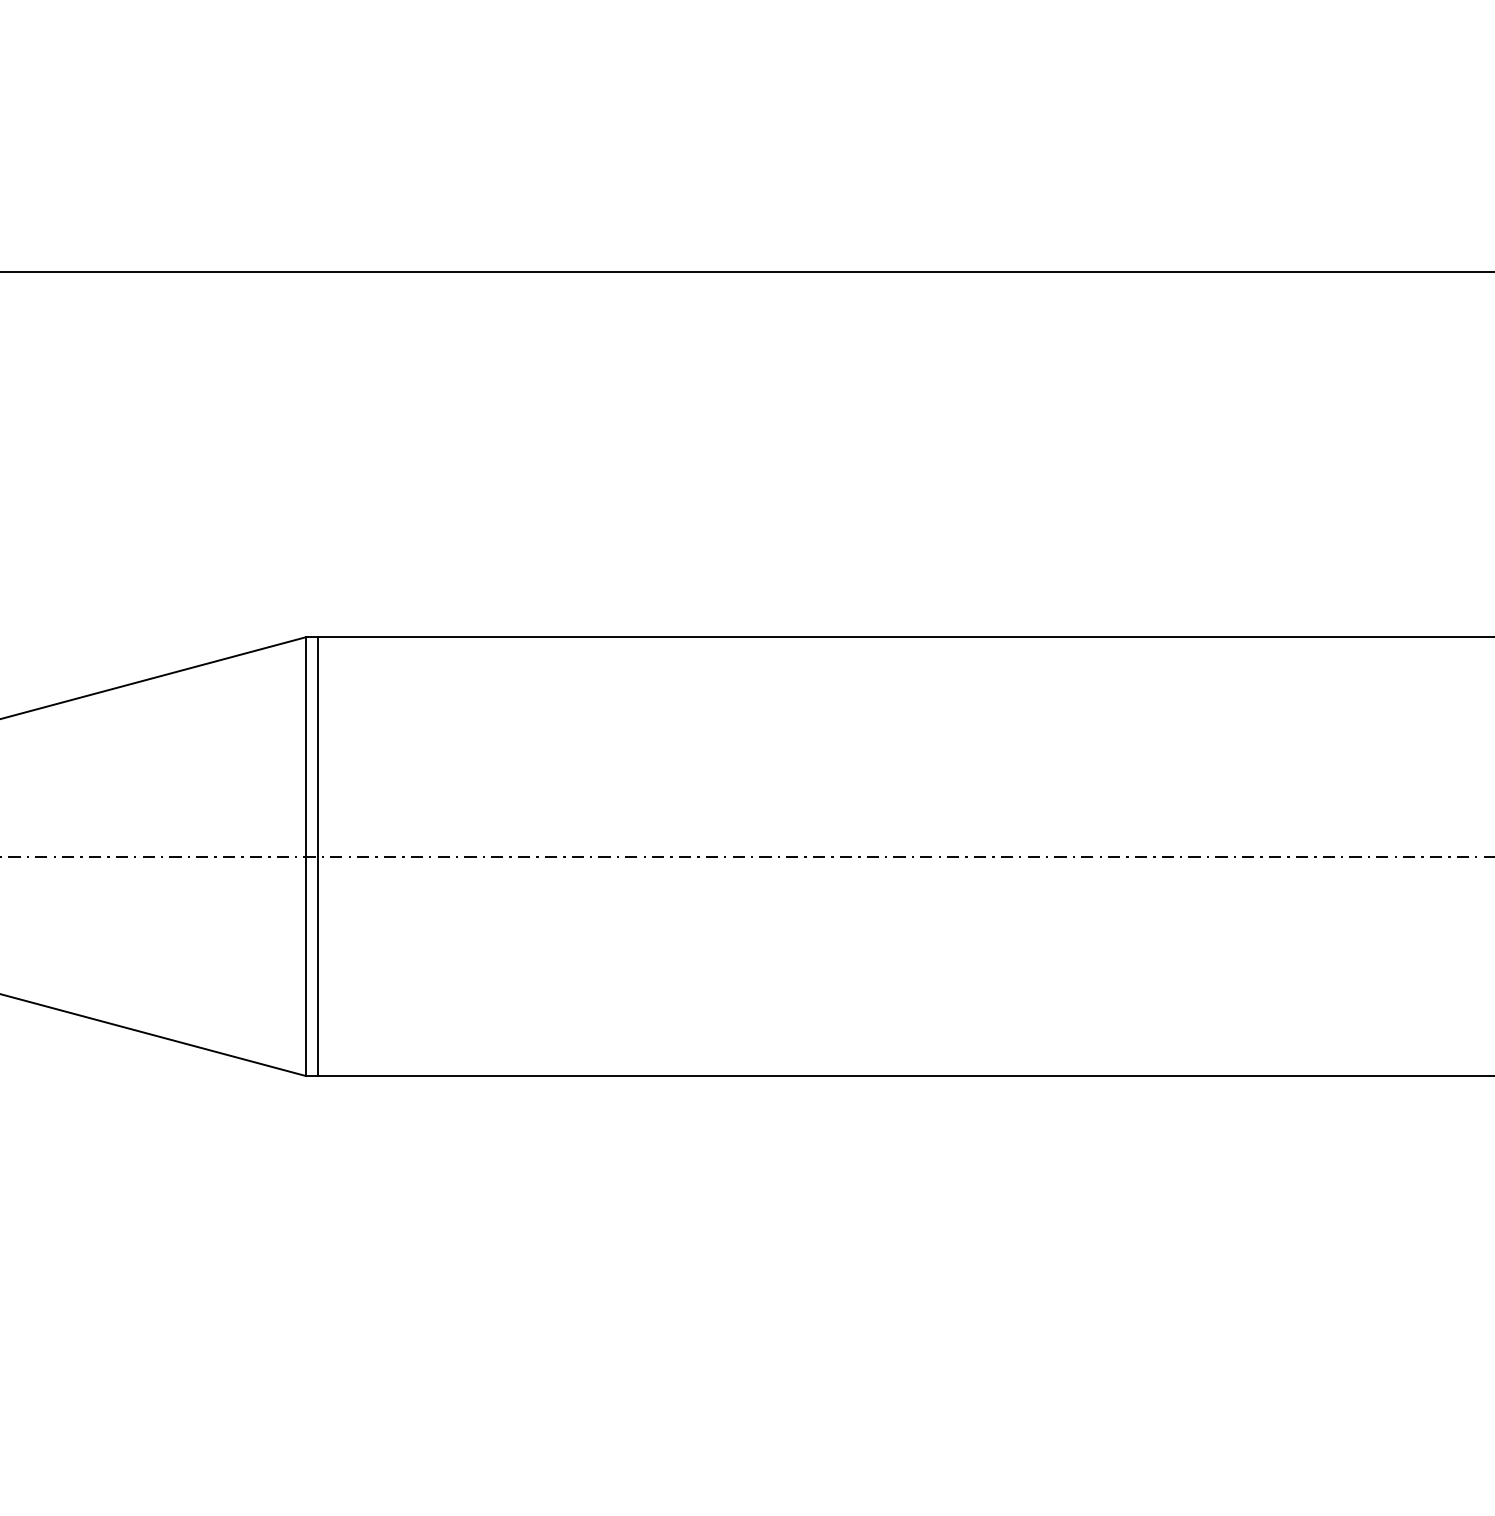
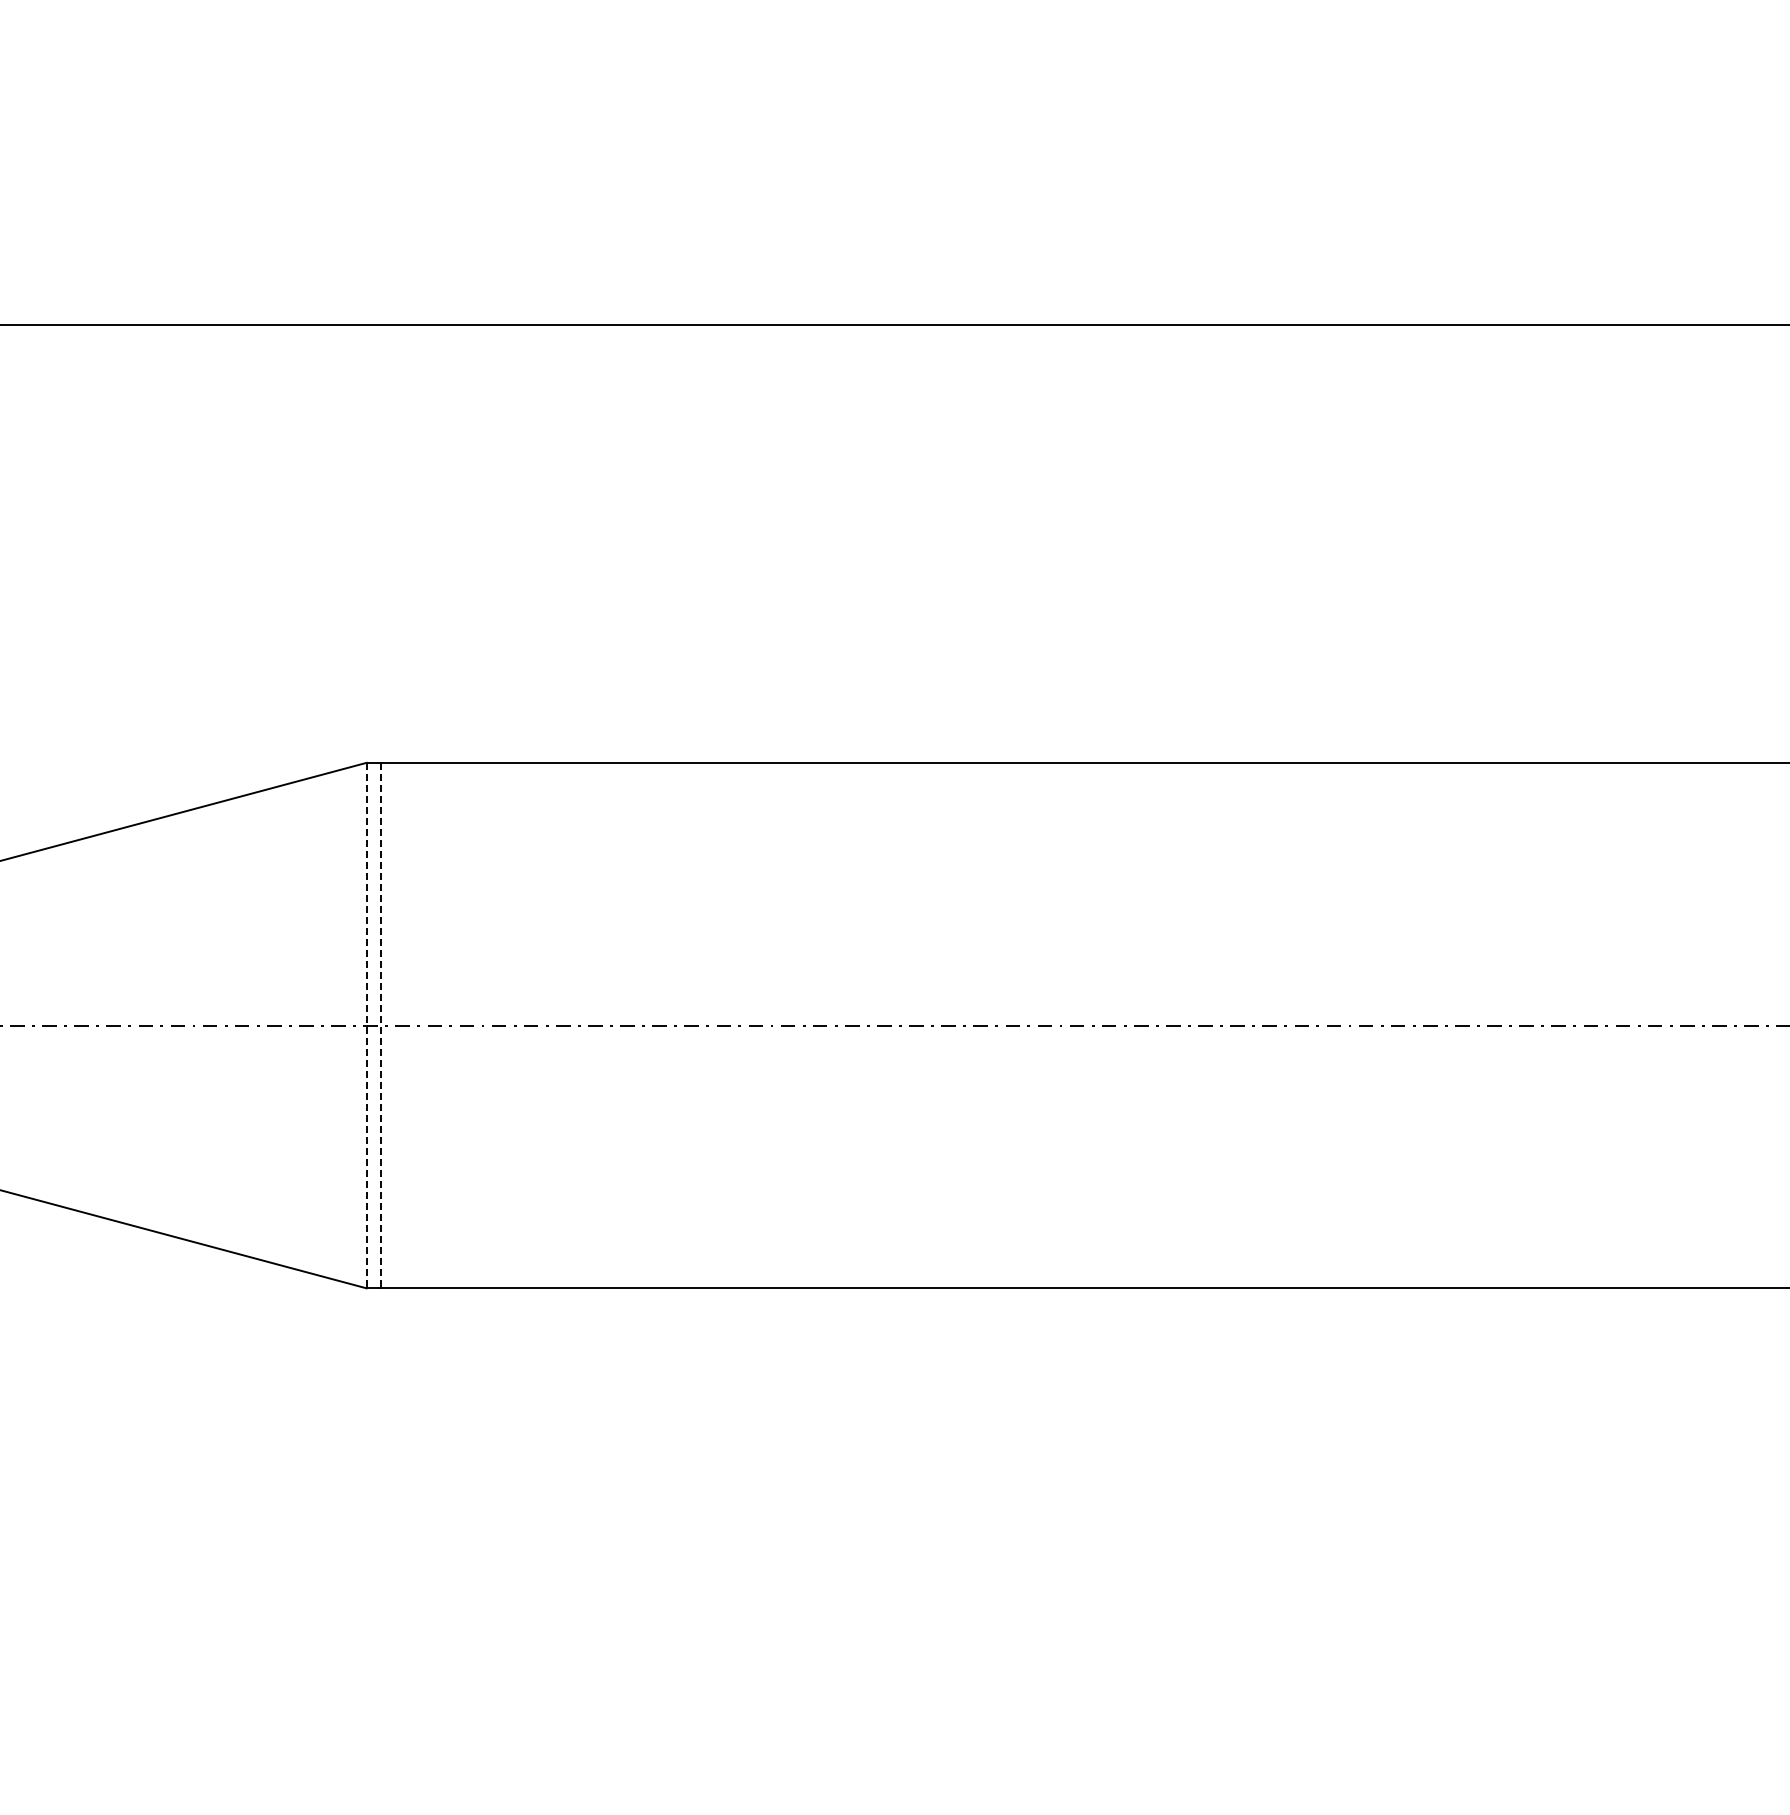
line: (306, 856) -> (366, 1025), solid -> dashed
line: (317, 856) -> (380, 1025), solid -> dashed

